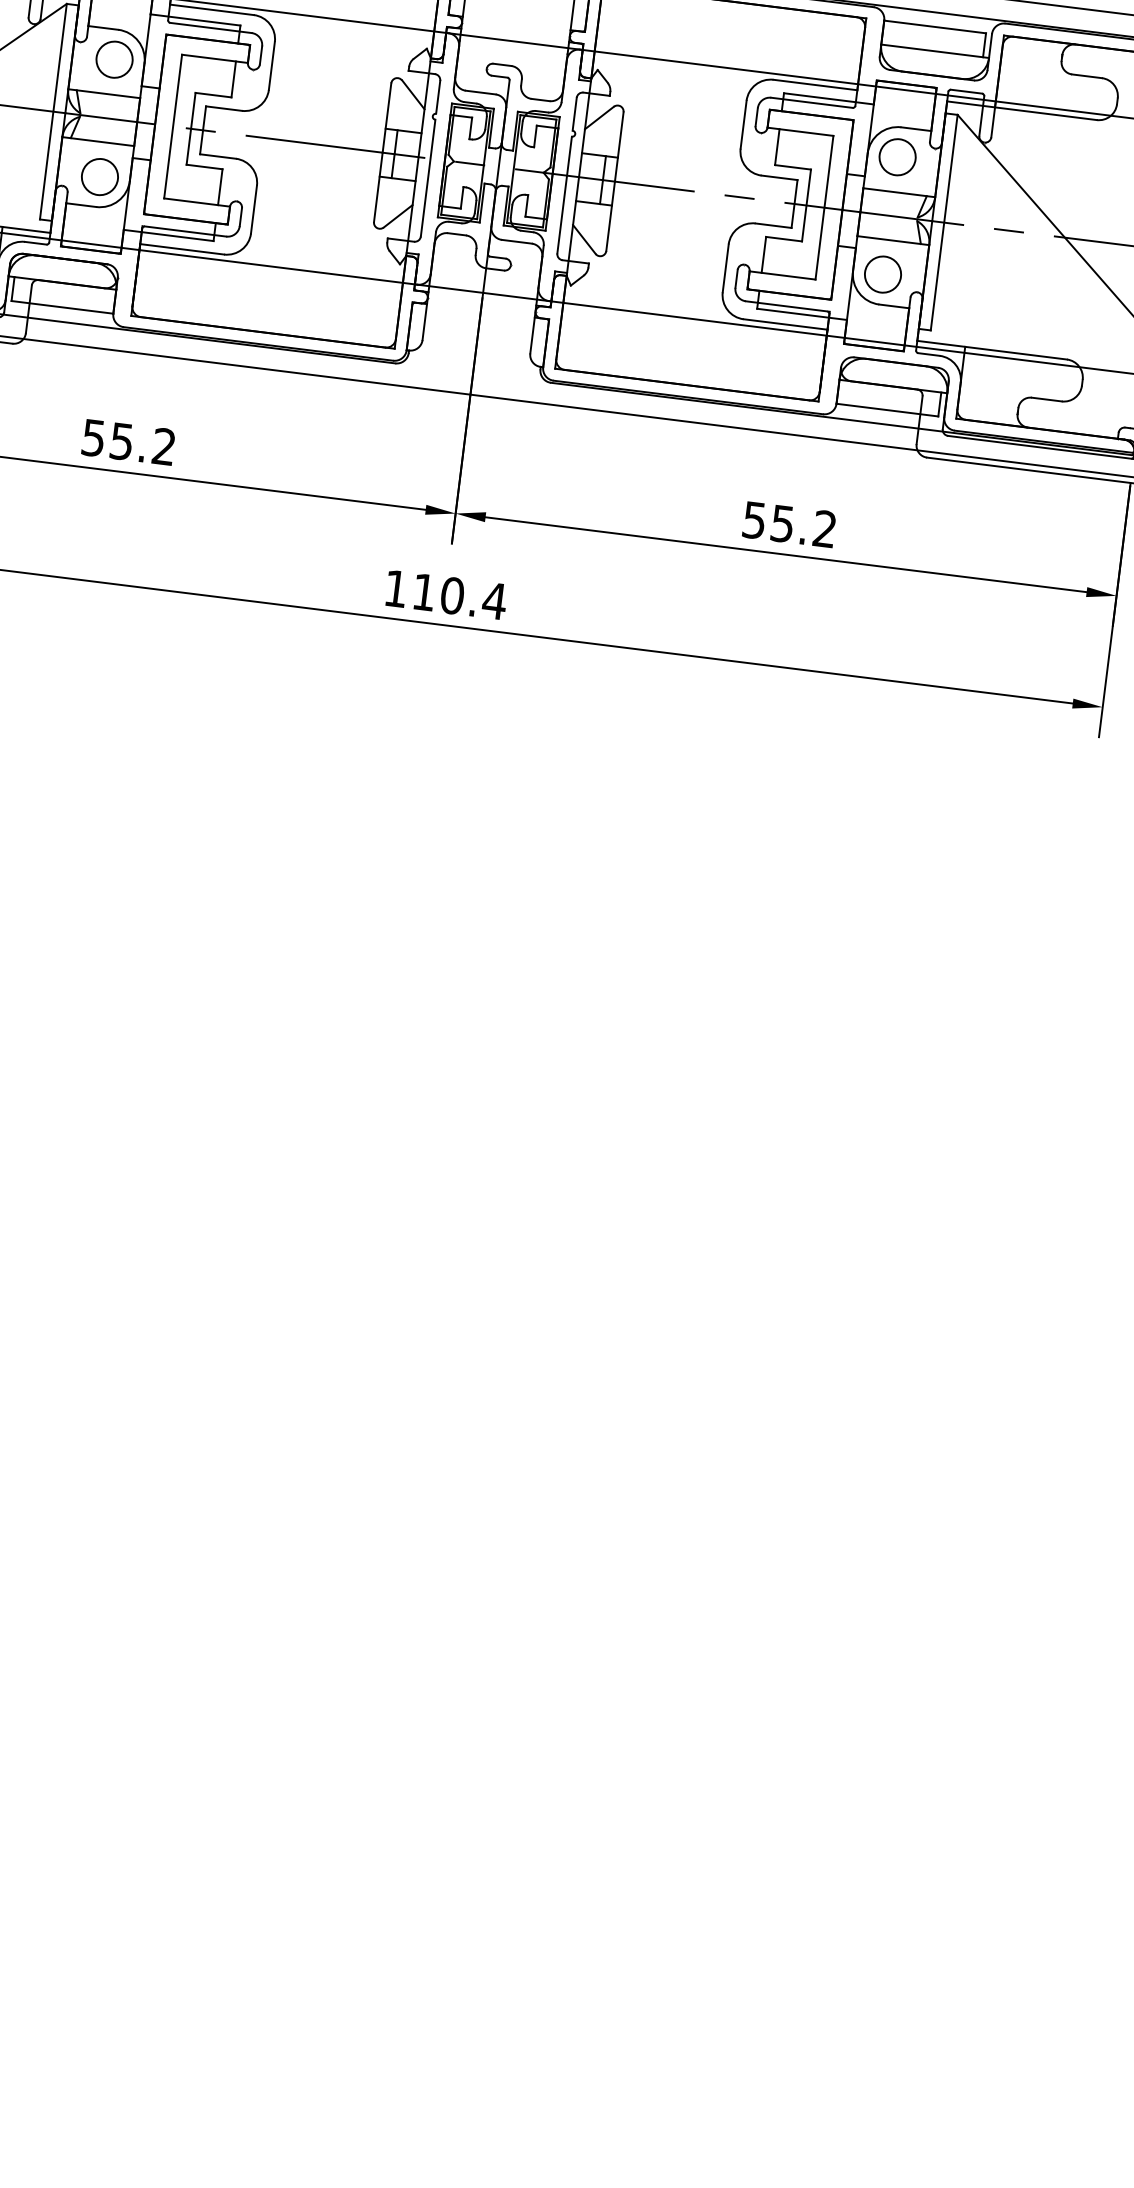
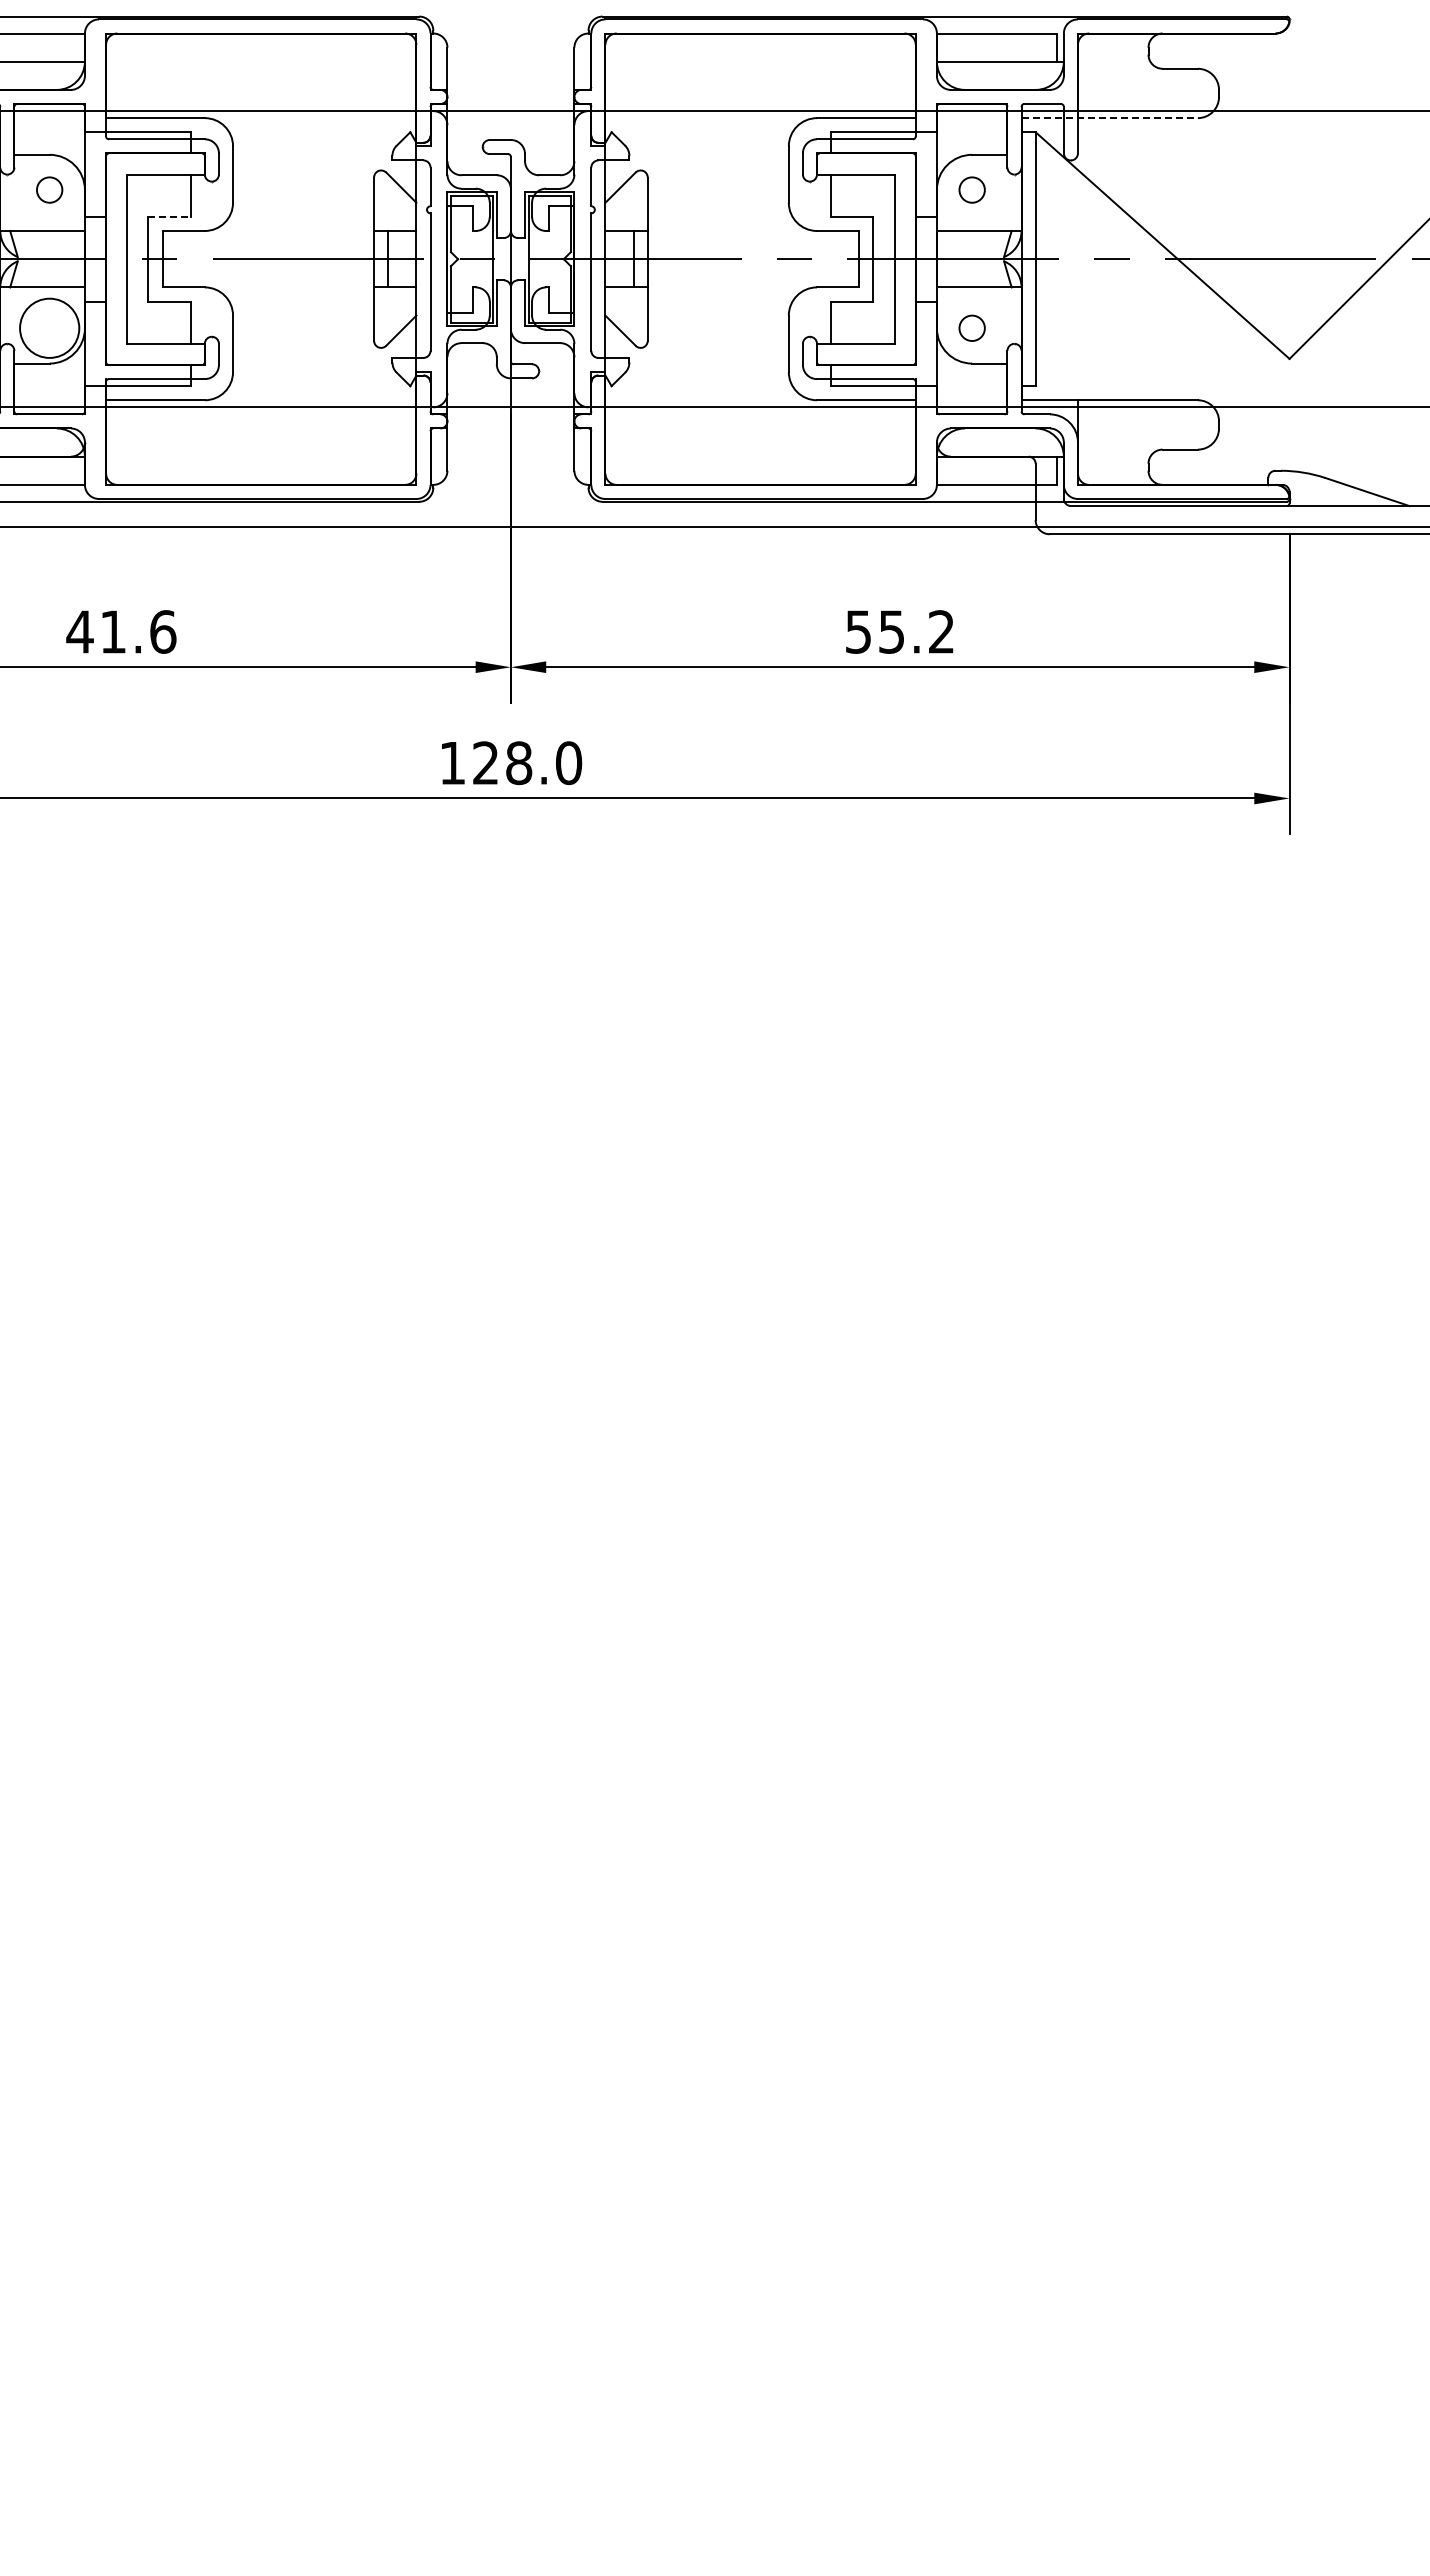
circle: (114, 59) -> (49, 189), size x0.6
line: (214, 94) -> (170, 216), solid -> dashed
line: (1022, 111) -> (1110, 118), solid -> dashed
circle: (897, 156) -> (972, 189), size x0.6
circle: (99, 177) -> (49, 328), size x1.4
circle: (883, 274) -> (972, 328), size x0.6
text: (128, 442) -> (121, 631), 55.2 -> 41.6
text: (459, 596) -> (527, 763), 110.4 -> 128.0

